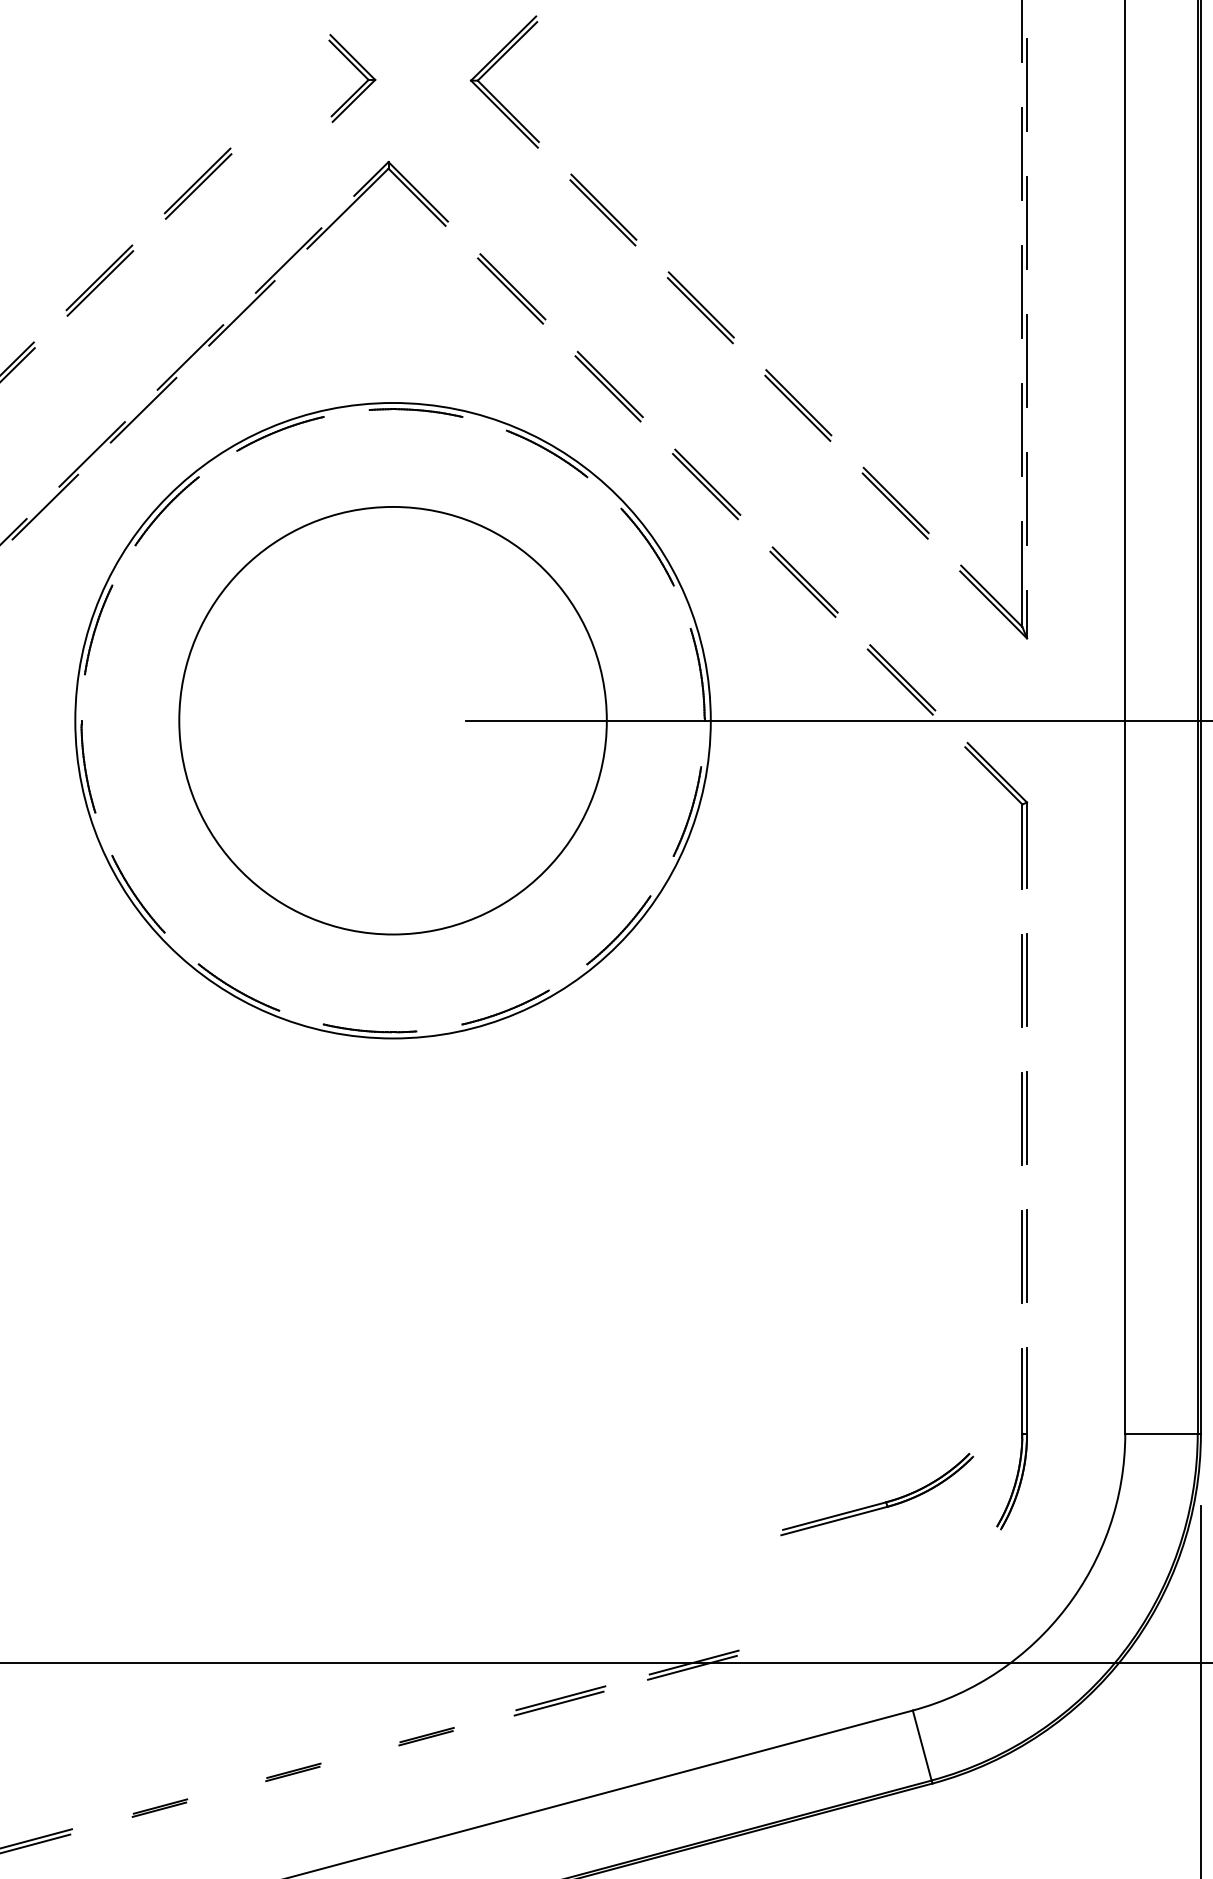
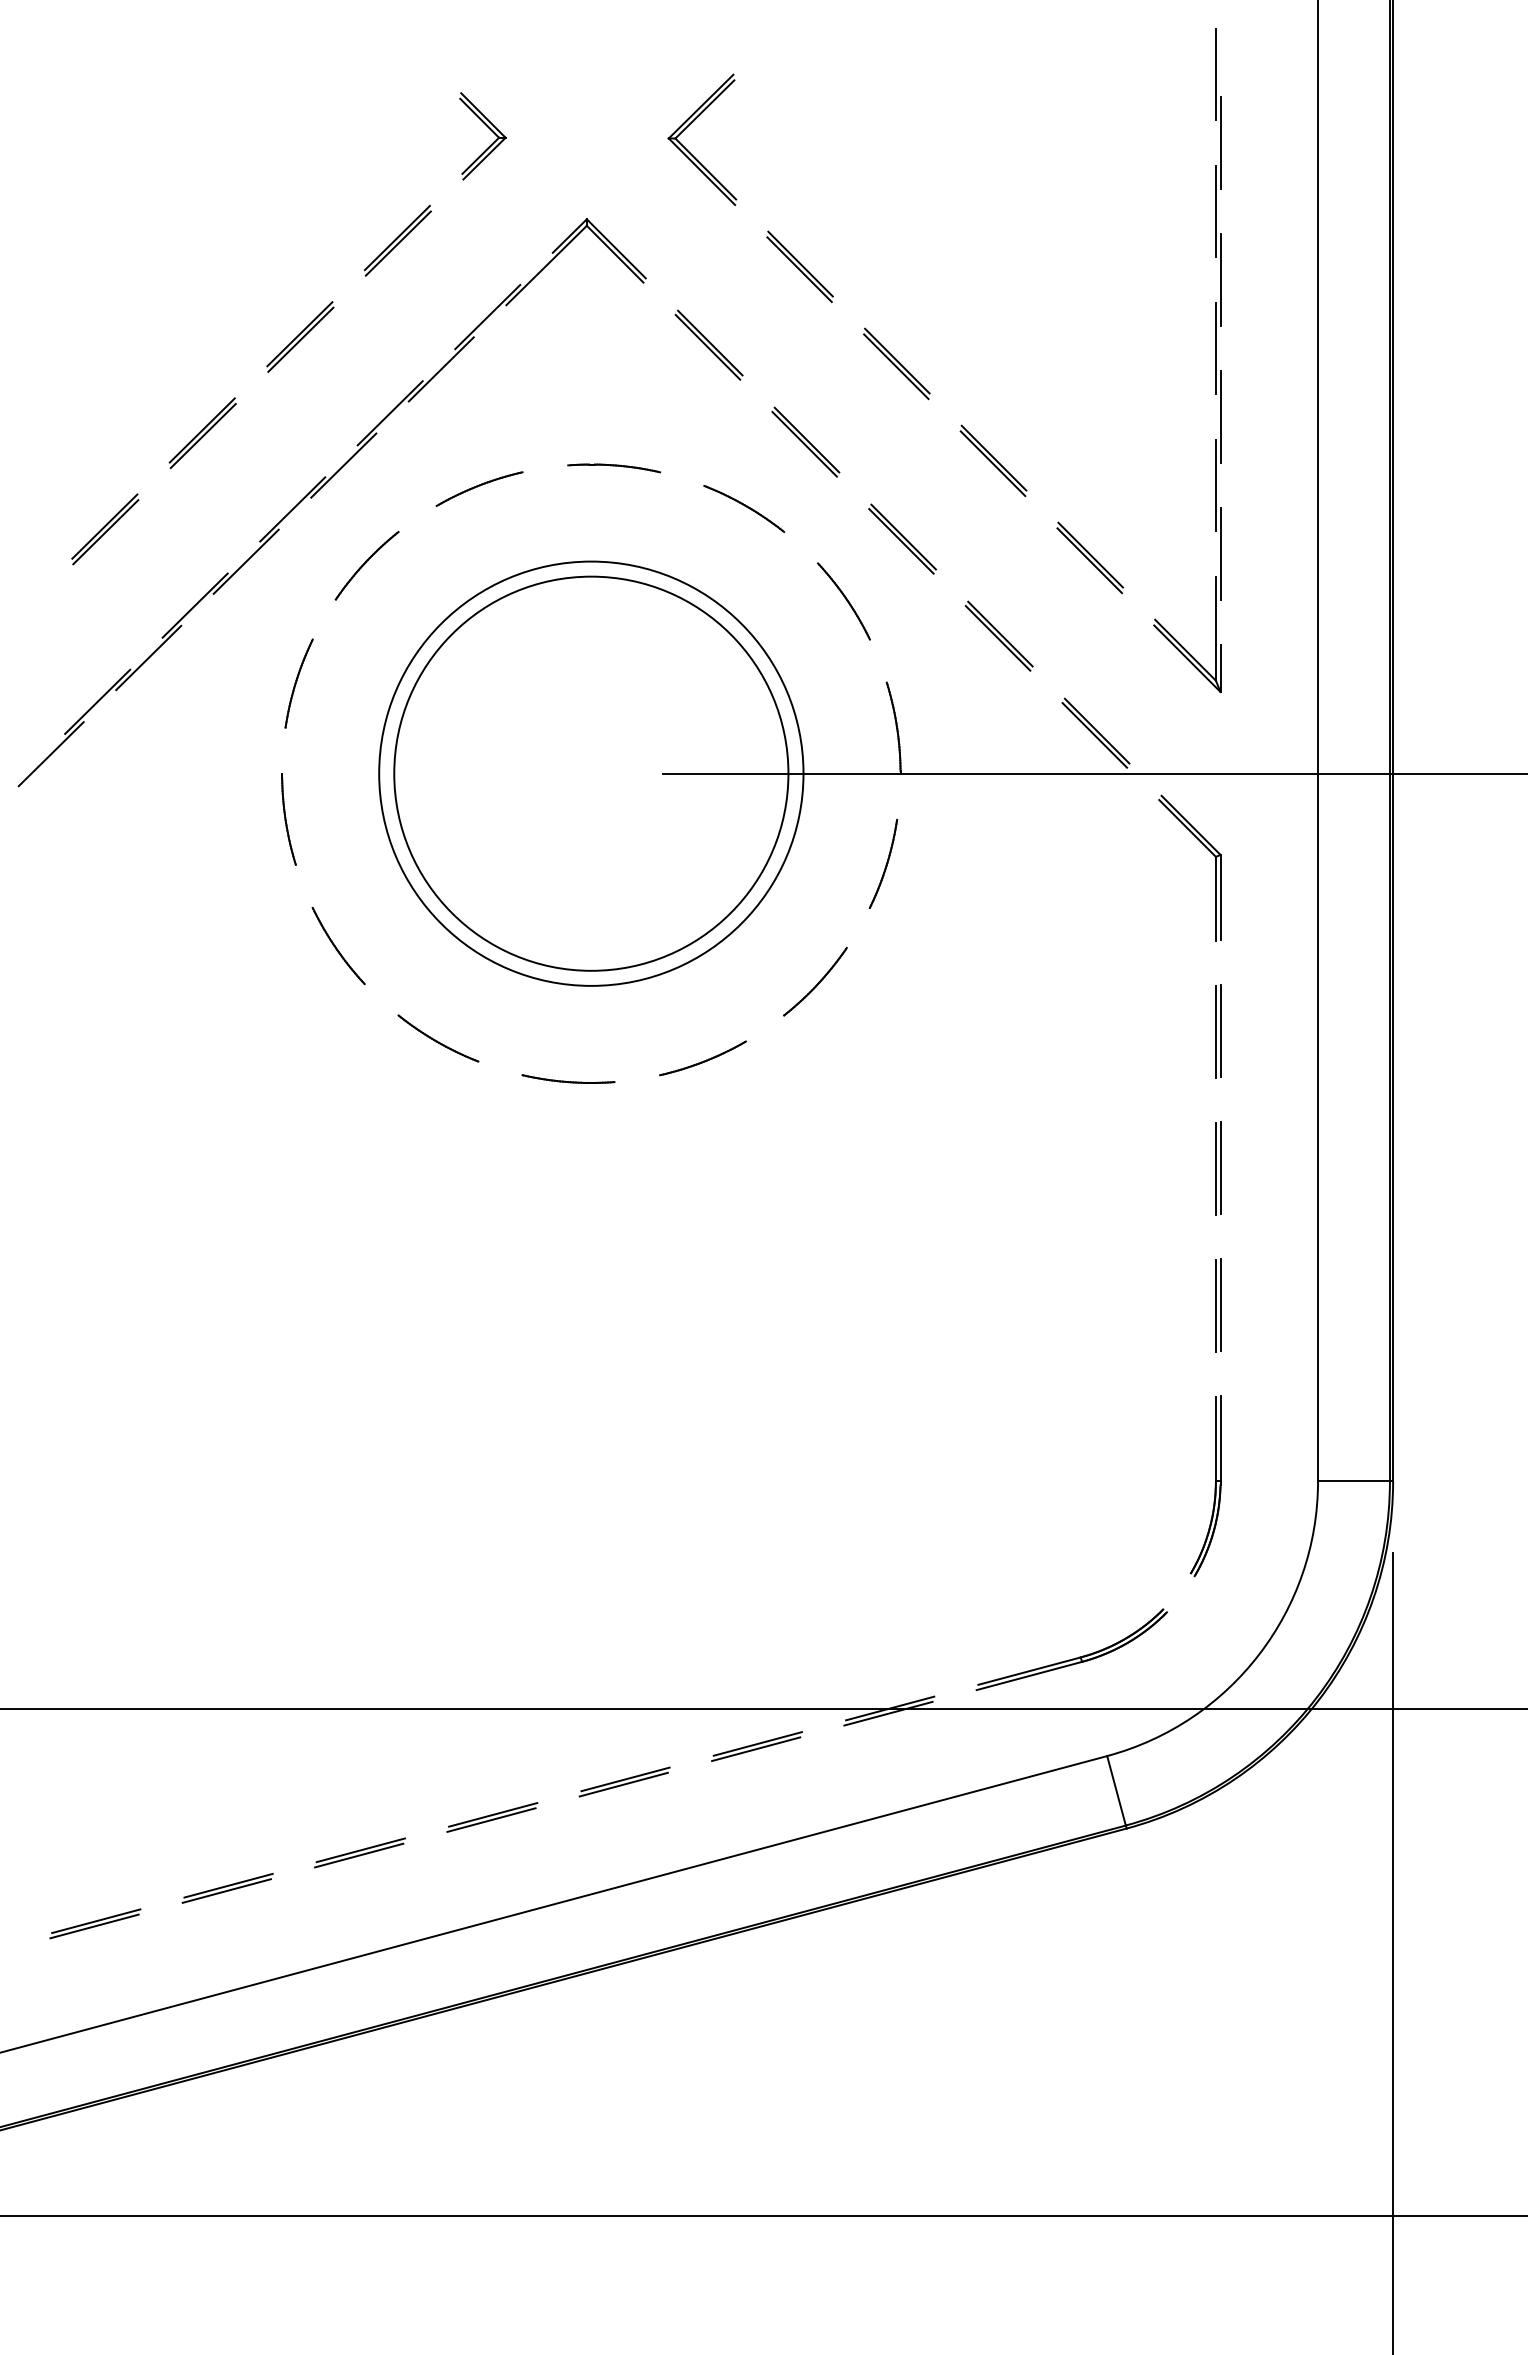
part: (358, 71) -> (489, 129), moved
circle: (393, 720) -> (591, 773), size x0.62
part: (880, 1502) -> (1075, 1657), moved
part: (426, 1736) -> (624, 1781), size x1.67
part: (293, 1772) -> (492, 1817), size x1.67
part: (159, 1807) -> (359, 1852), size x1.67

